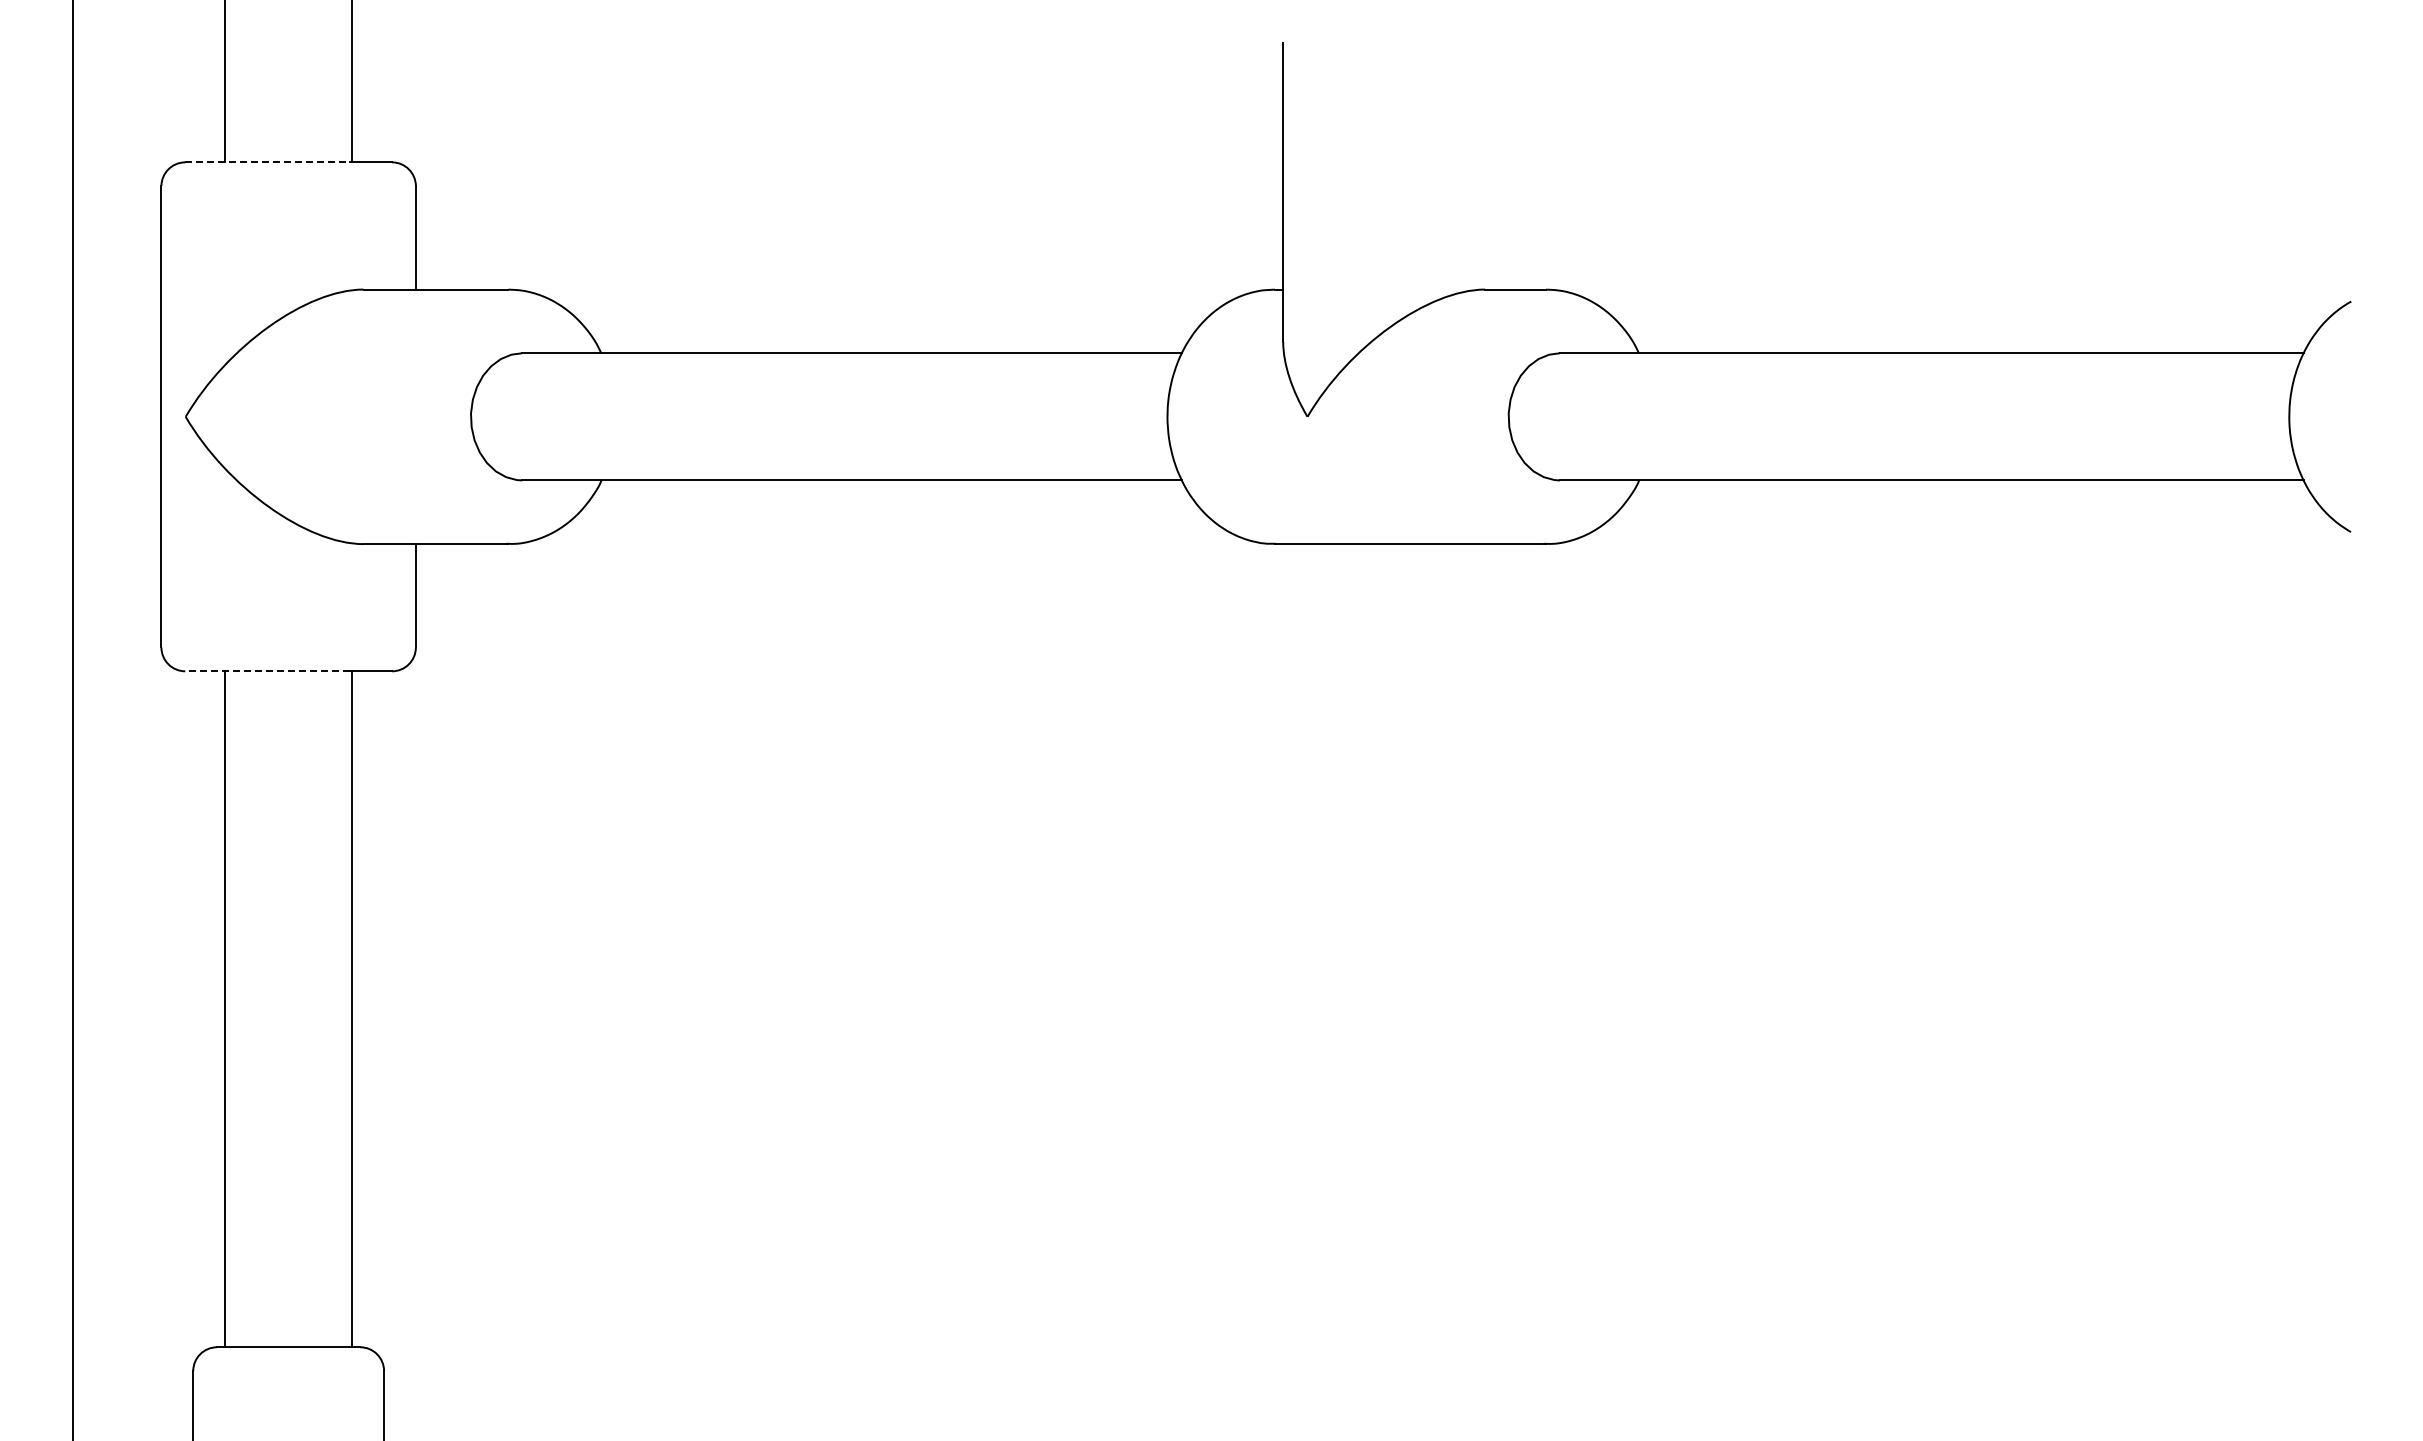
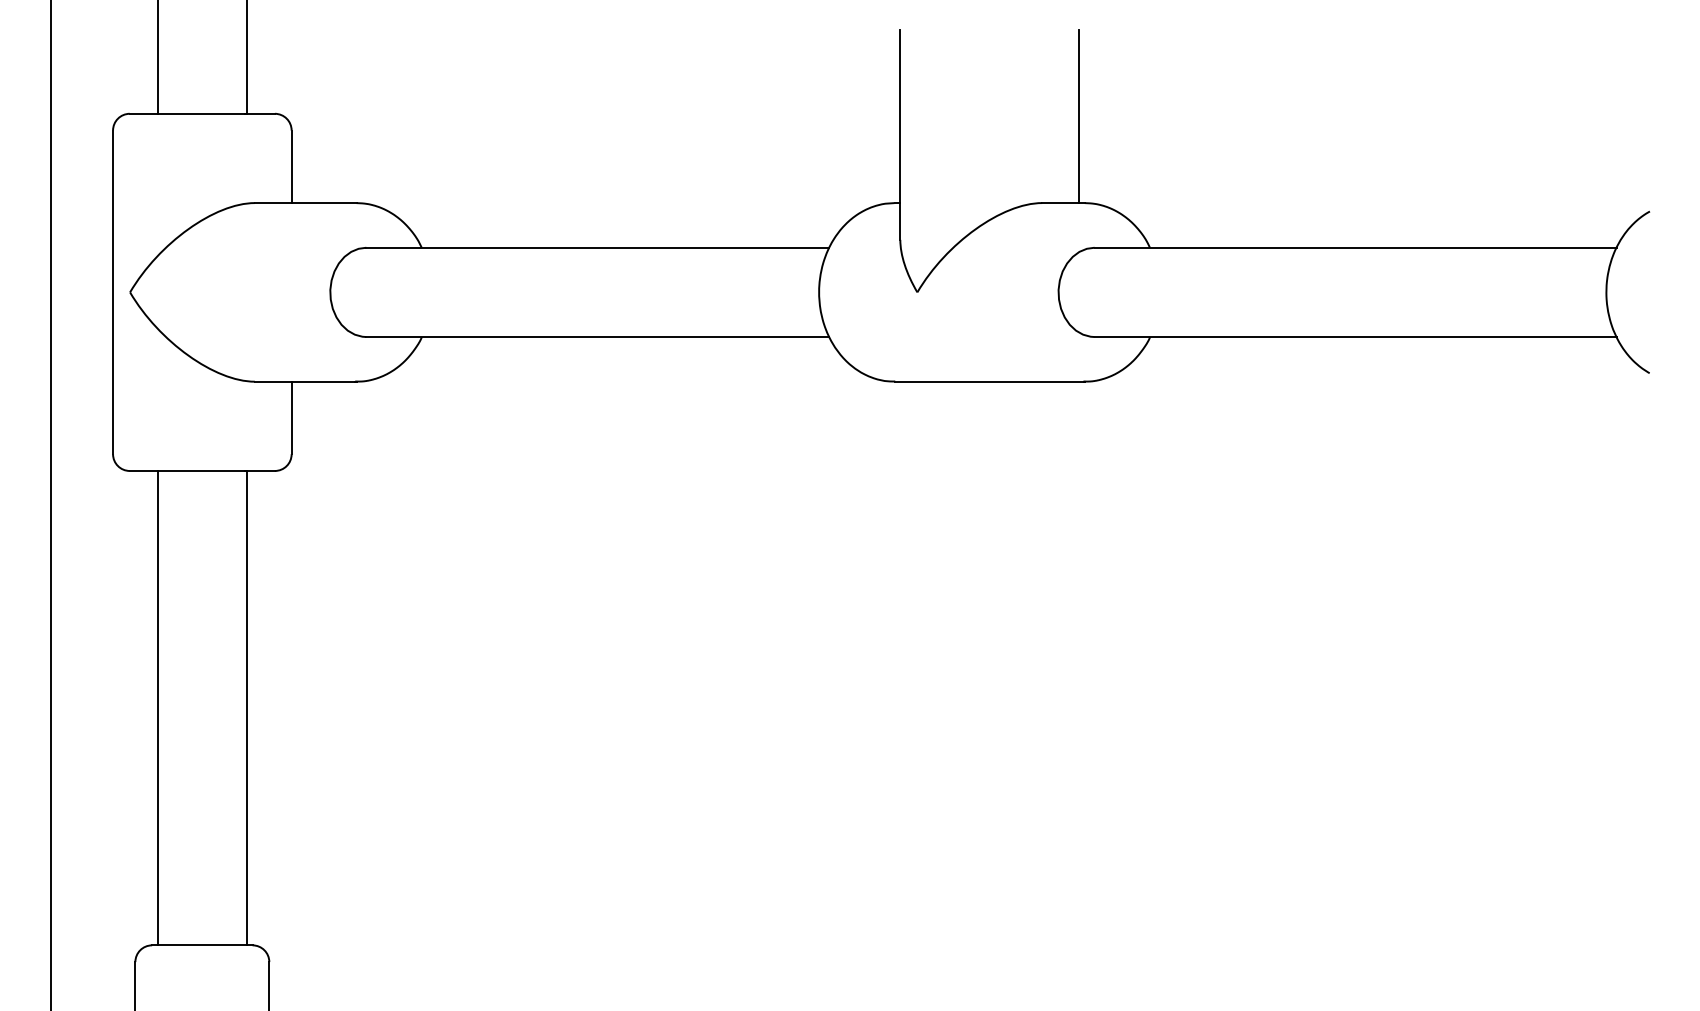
line: (267, 162) -> (187, 113), dashed -> solid
line: (1537, 166) -> (1078, 116), added
line: (266, 671) -> (186, 471), dashed -> solid

